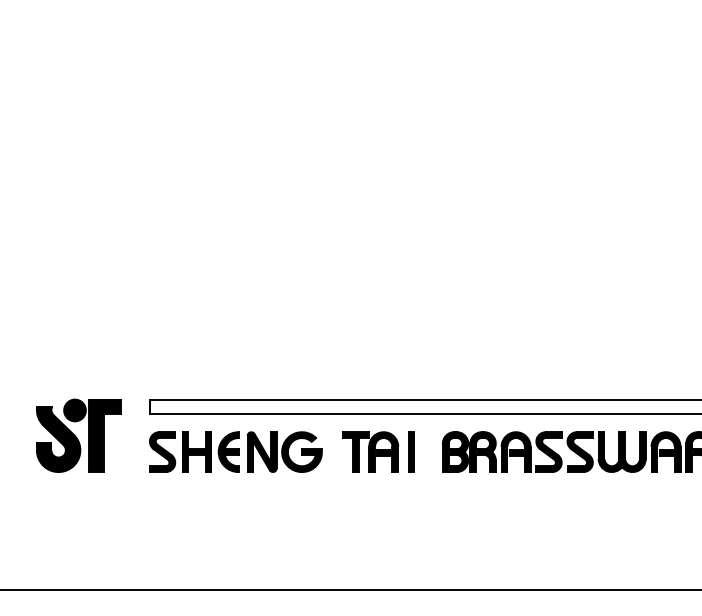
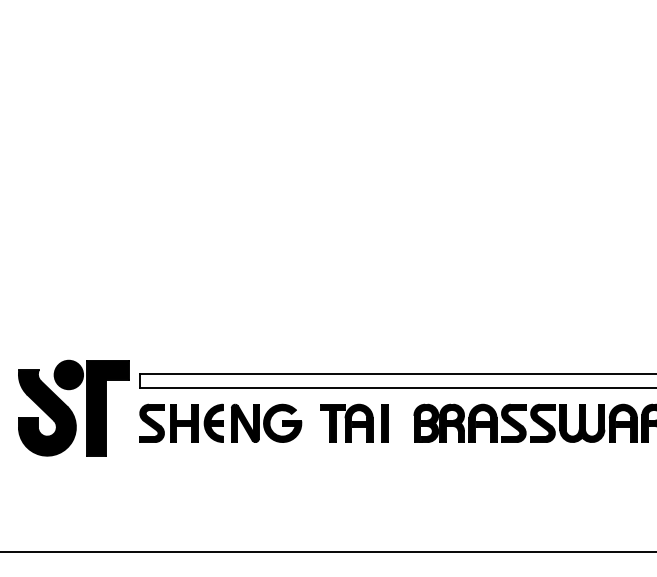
part: (78, 435) -> (73, 407), size x1.4

